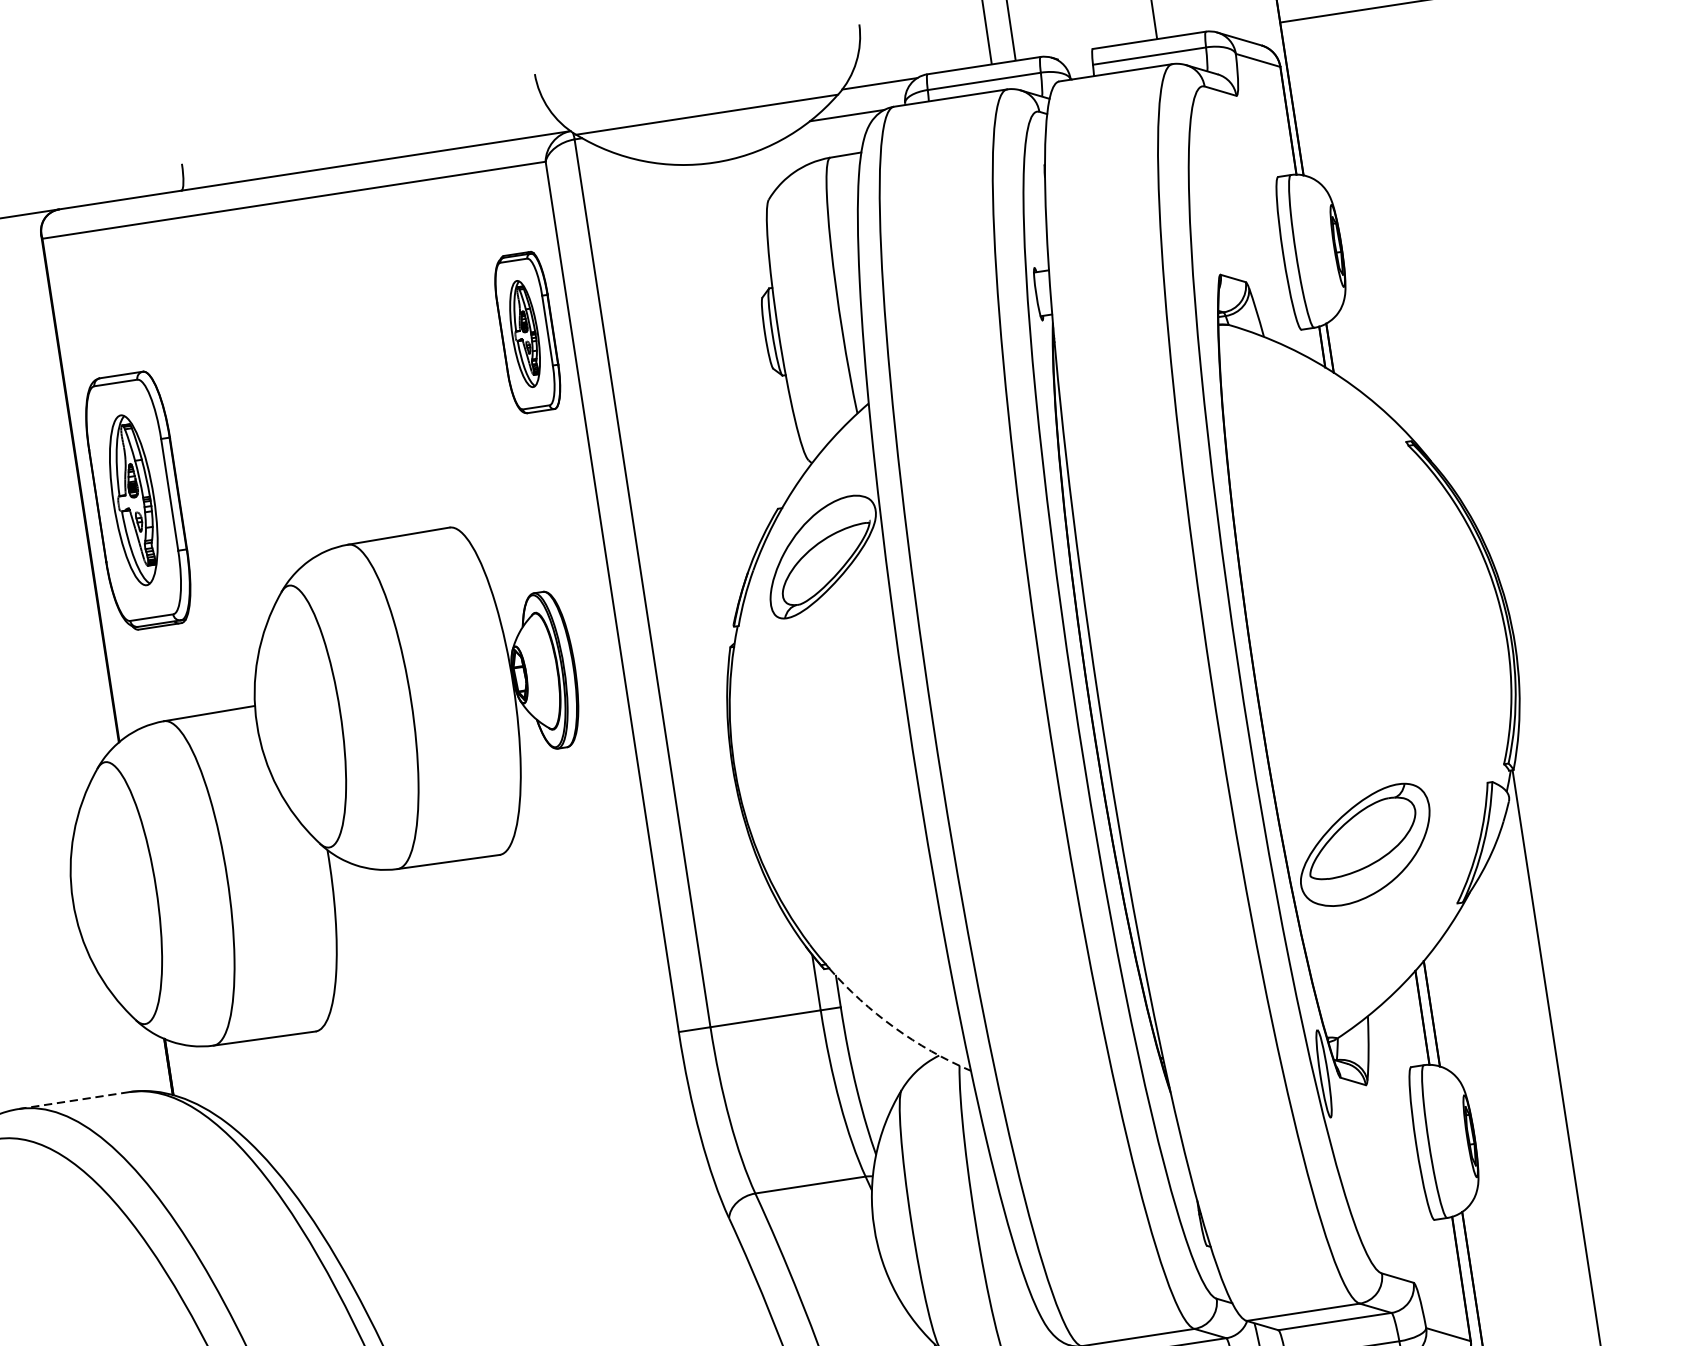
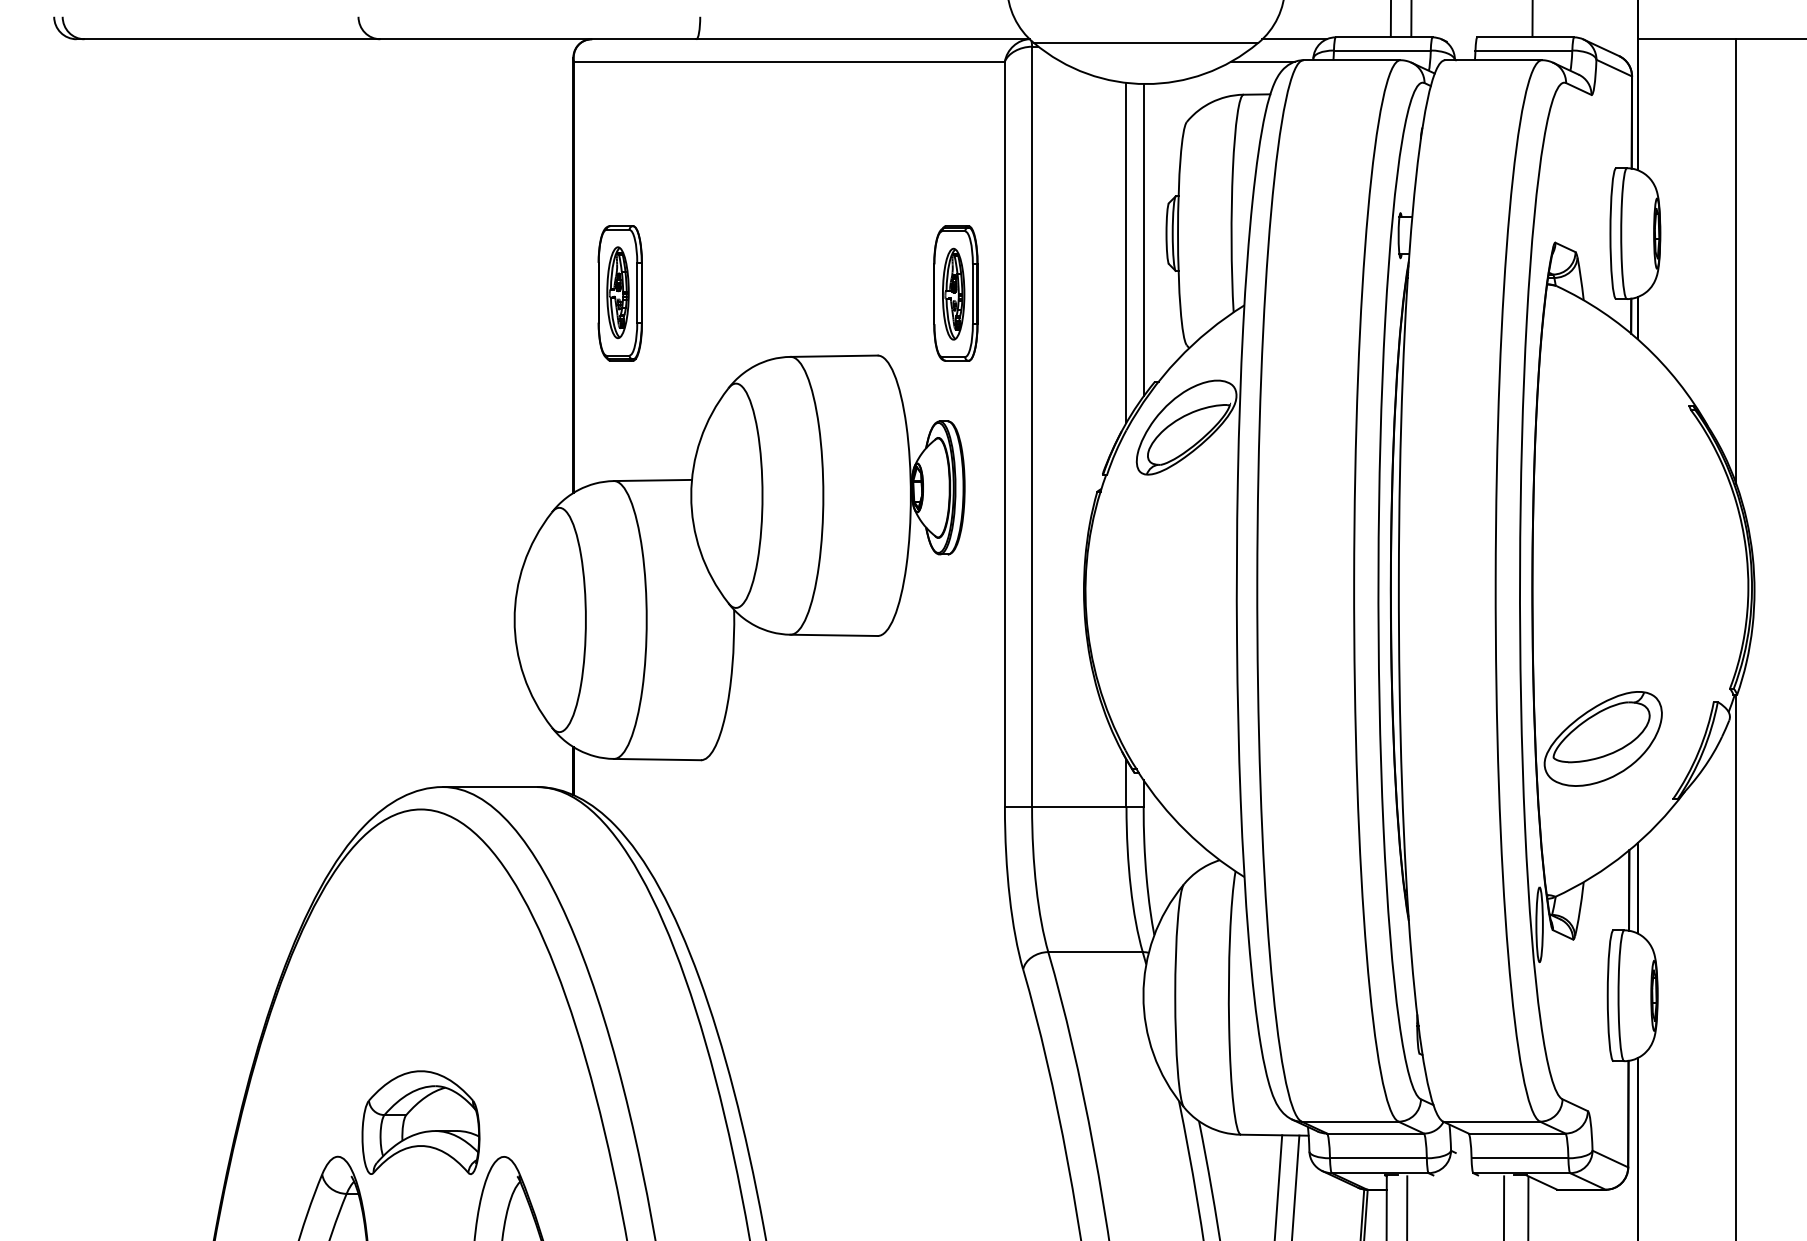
line: (1435, 264) -> (1736, 261), added
part: (527, 332) -> (955, 293), moved
line: (739, 345) -> (1143, 240), added
line: (721, 362) -> (1126, 252), added
part: (137, 501) -> (619, 293), size x0.62
arc: (893, 1027) -> (1185, 830), dashed -> solid
line: (73, 1101) -> (489, 787), dashed -> solid

